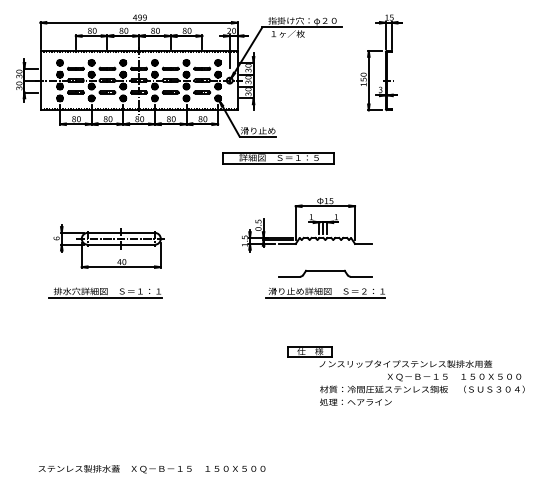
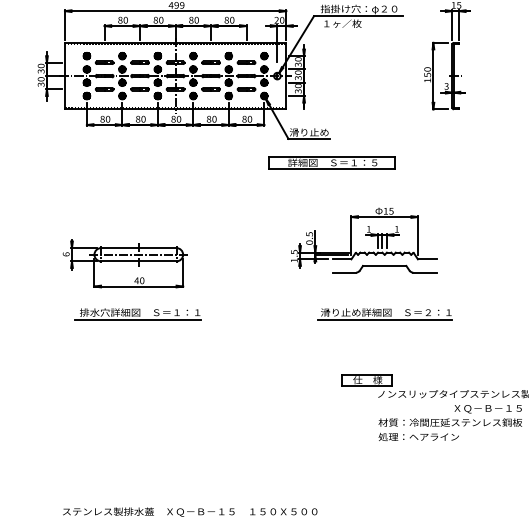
part: (108, 246) -> (124, 263), moved
part: (325, 273) -> (384, 268), moved

